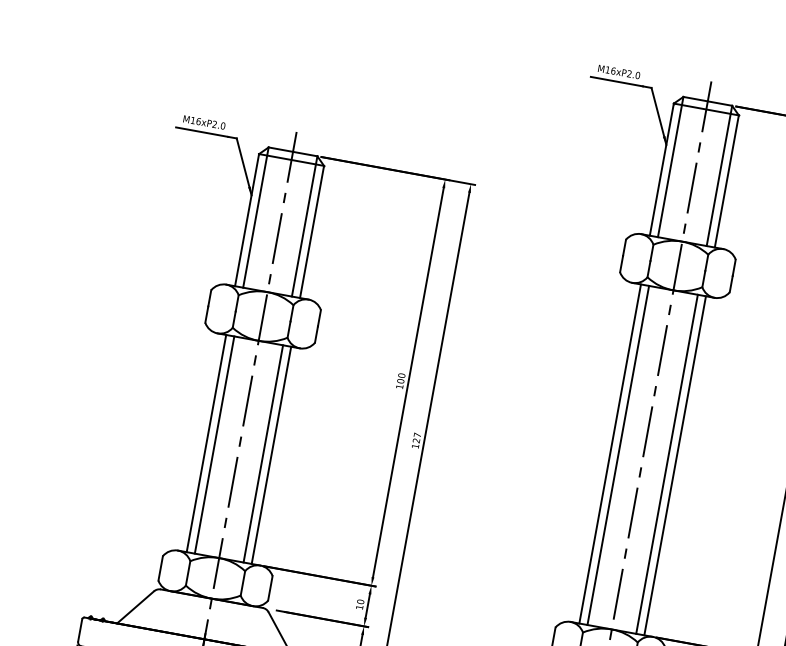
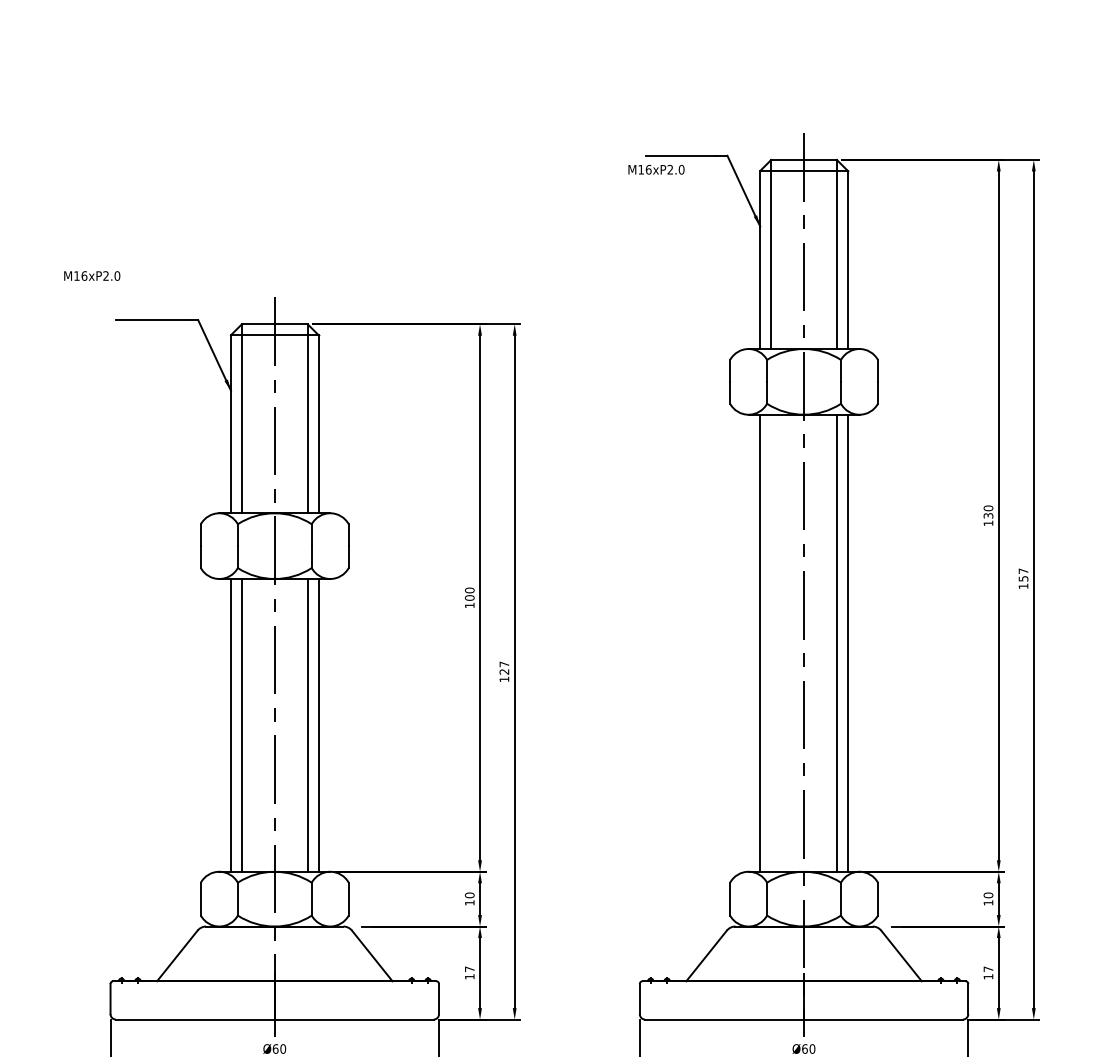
text: (619, 71) -> (656, 169), moved
text: (204, 122) -> (92, 275), moved
line: (618, 454) -> (771, 642), removed

